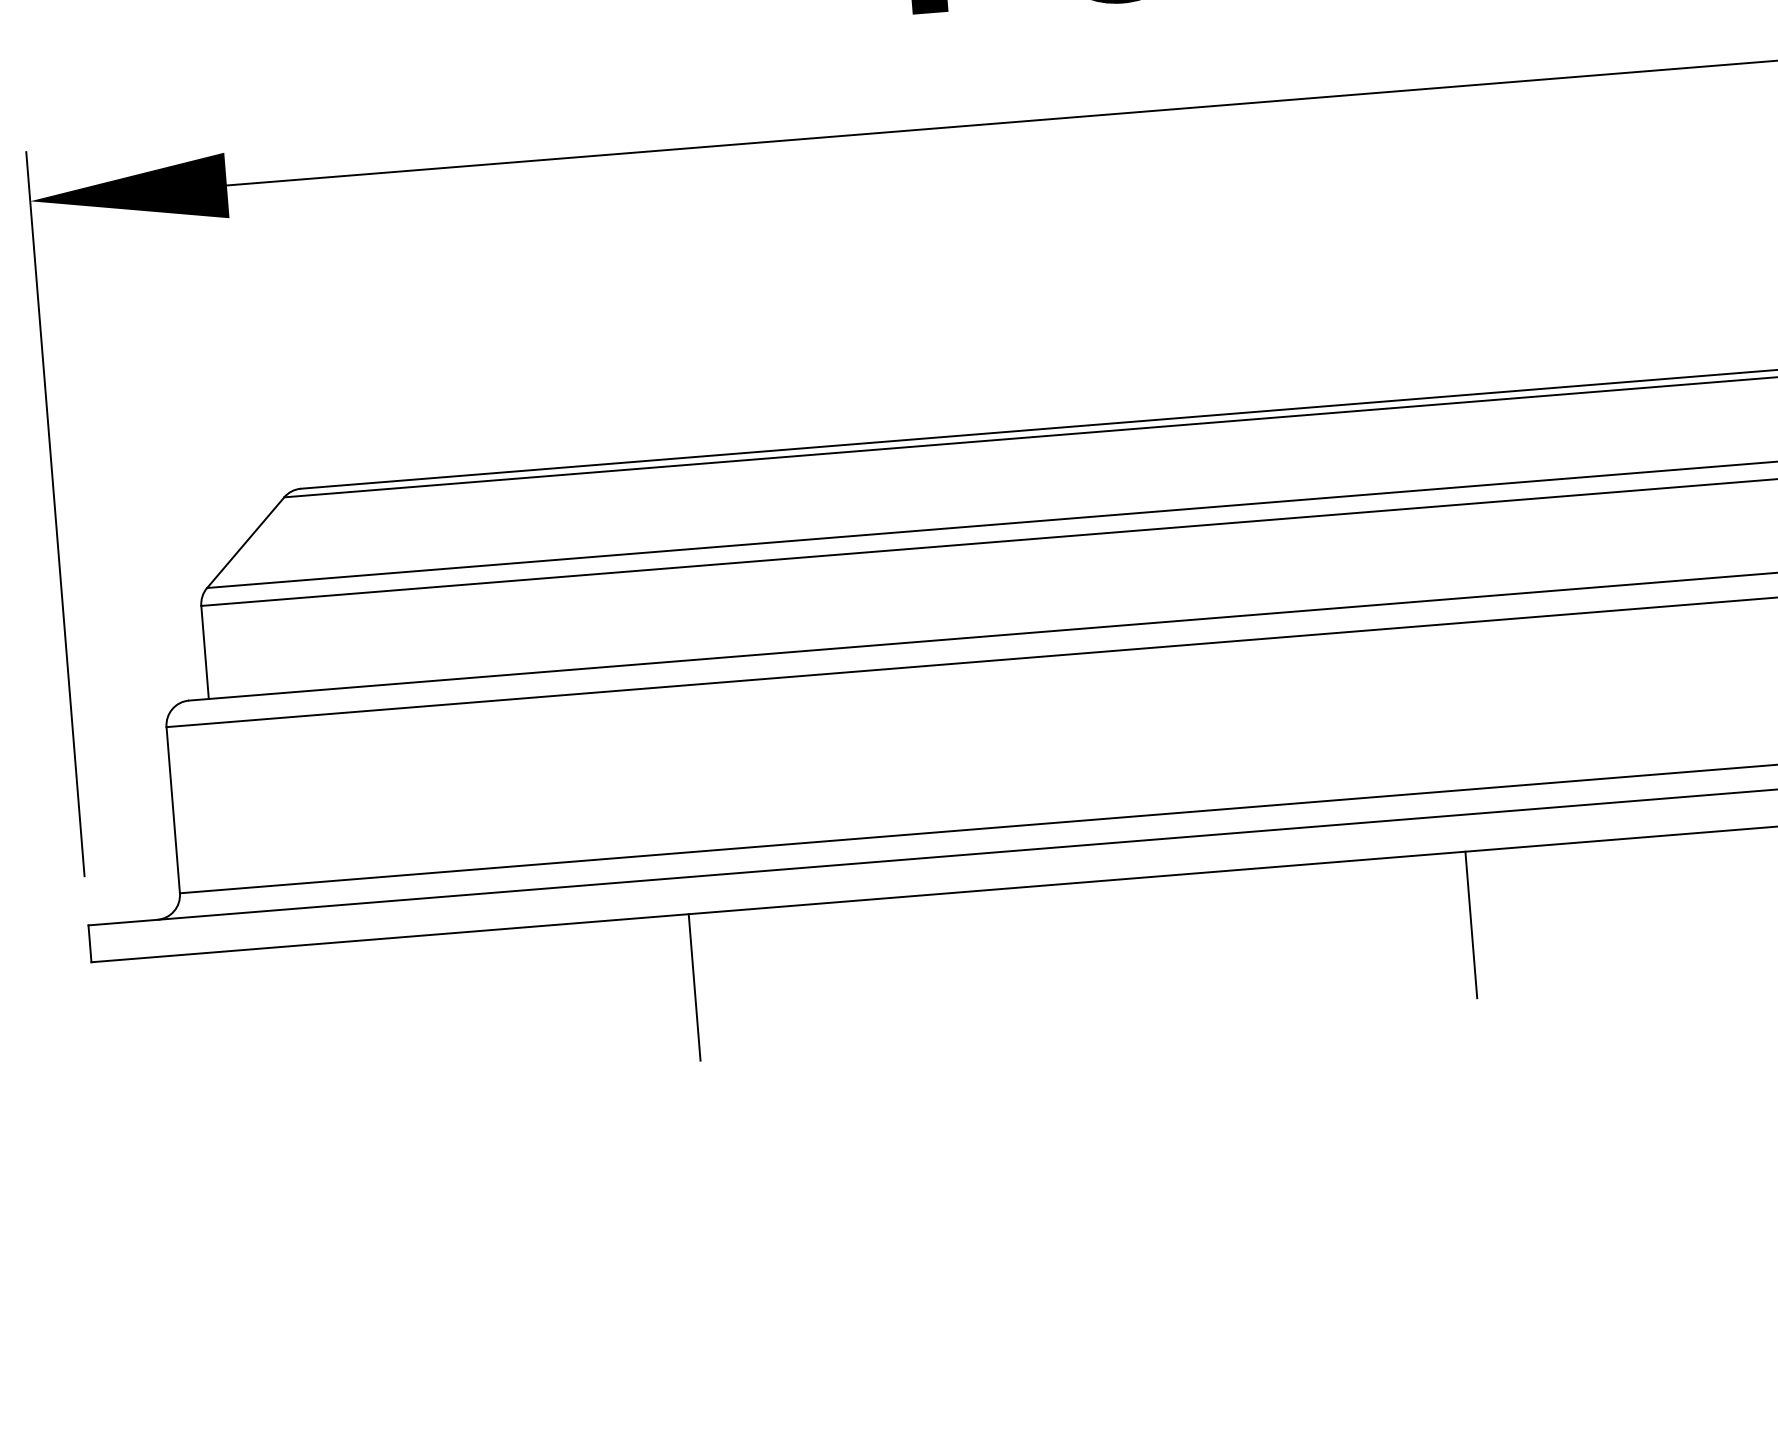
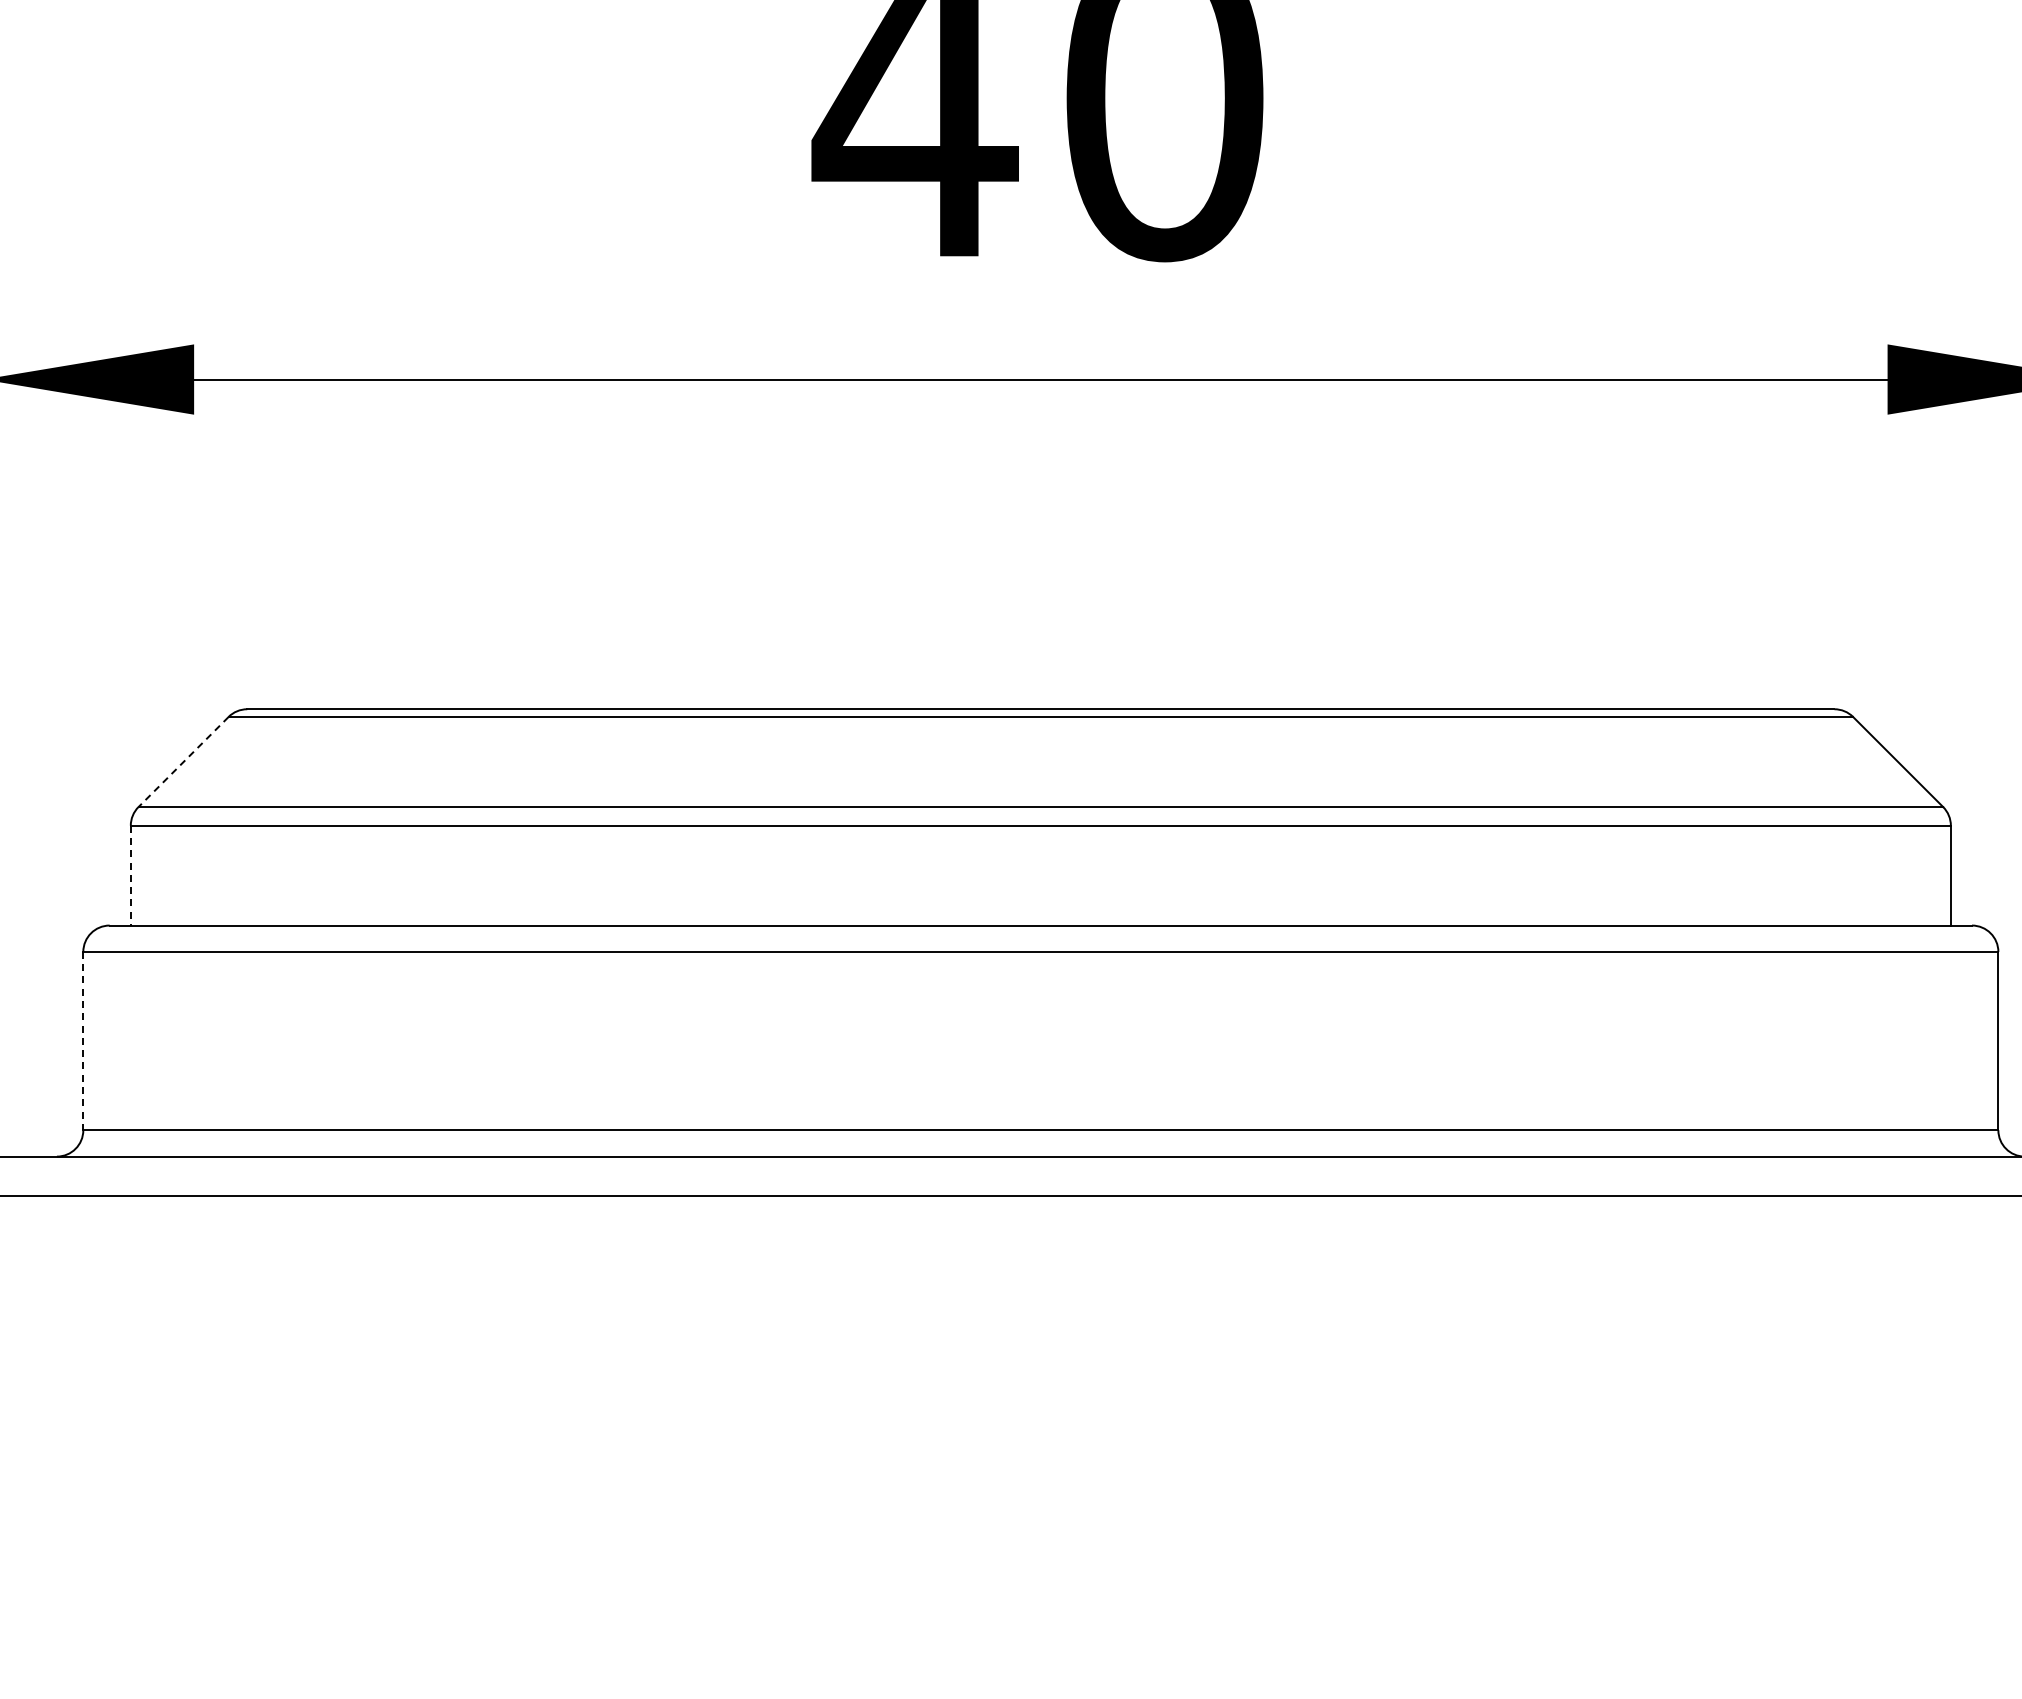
line: (245, 543) -> (183, 762), solid -> dashed
line: (204, 652) -> (130, 875), solid -> dashed
line: (173, 810) -> (83, 1041), solid -> dashed
line: (1471, 924) -> (1457, 1274), removed
line: (694, 987) -> (624, 1274), removed

